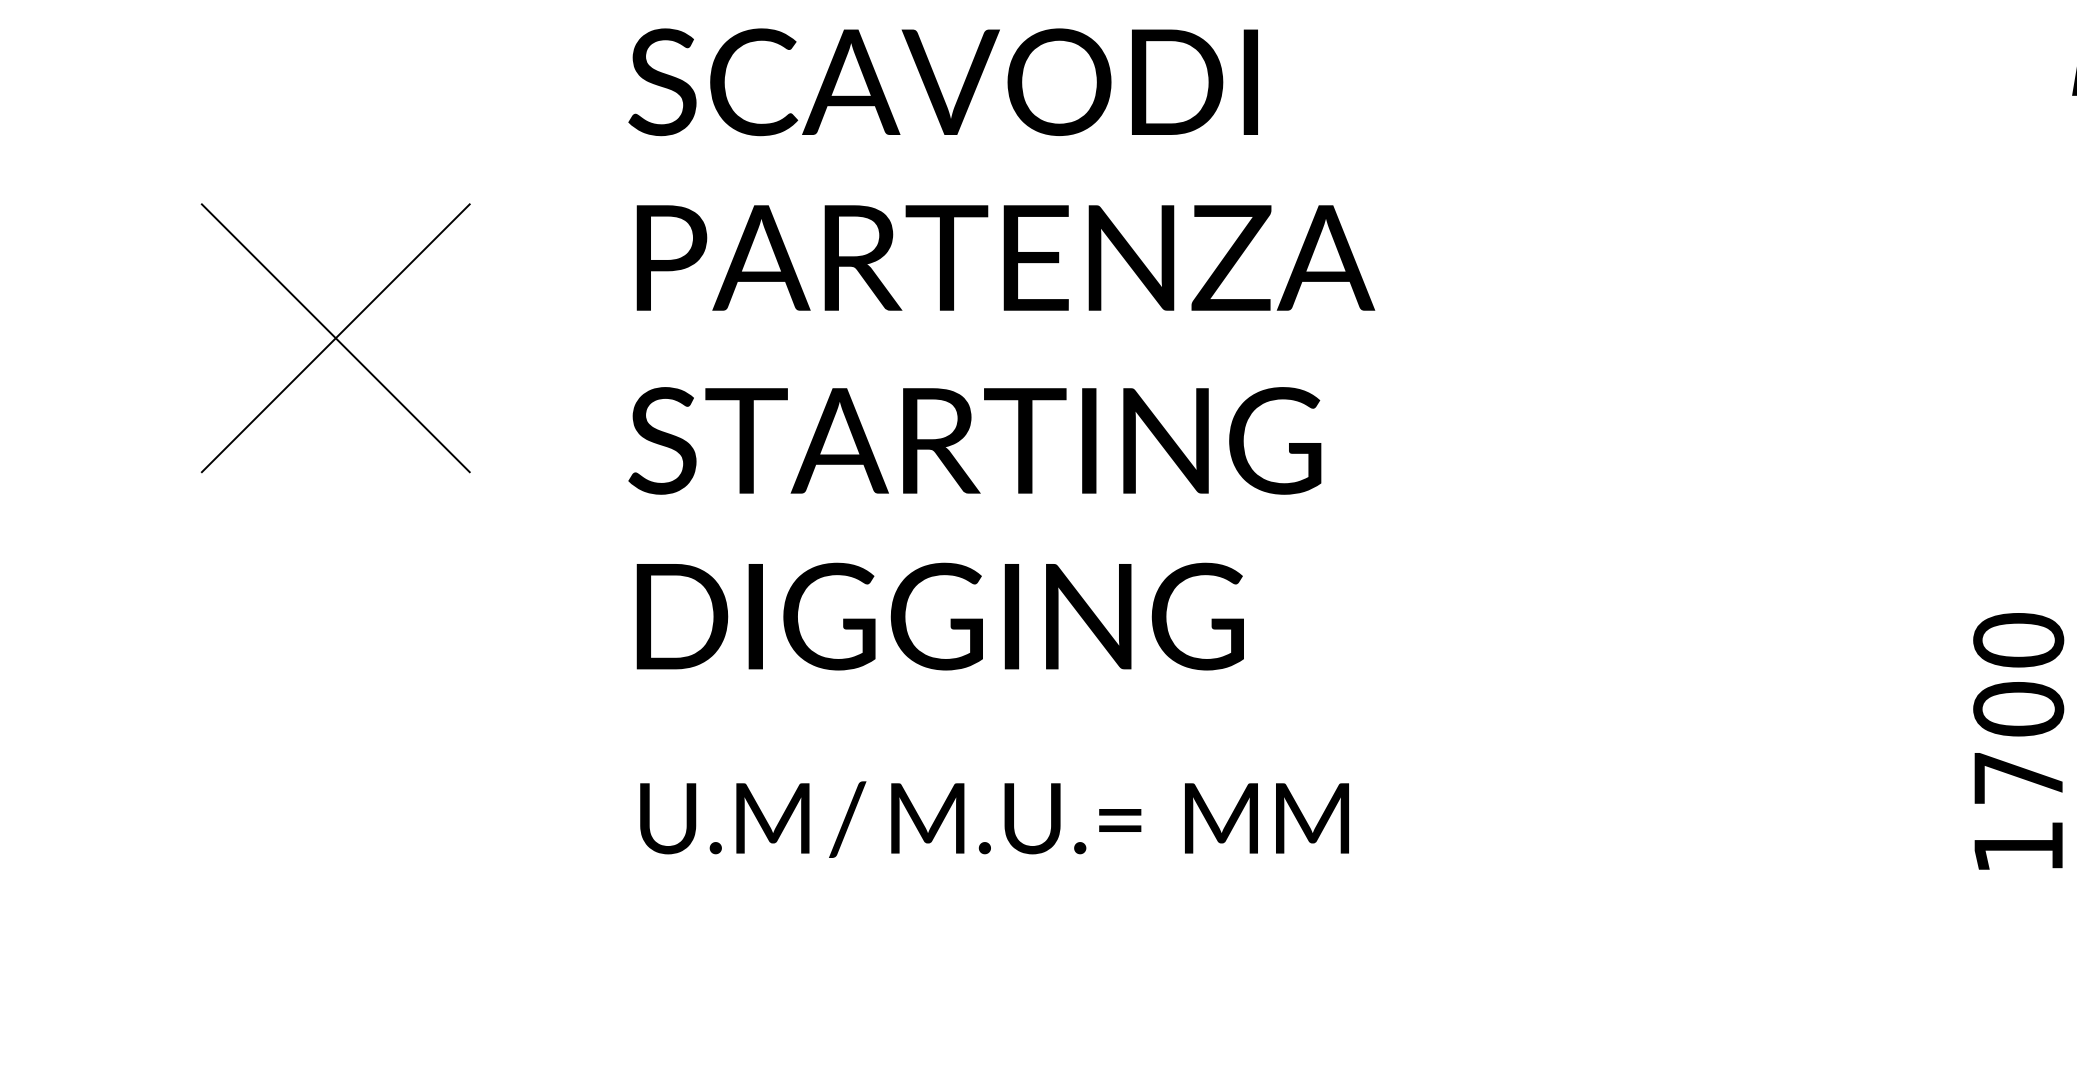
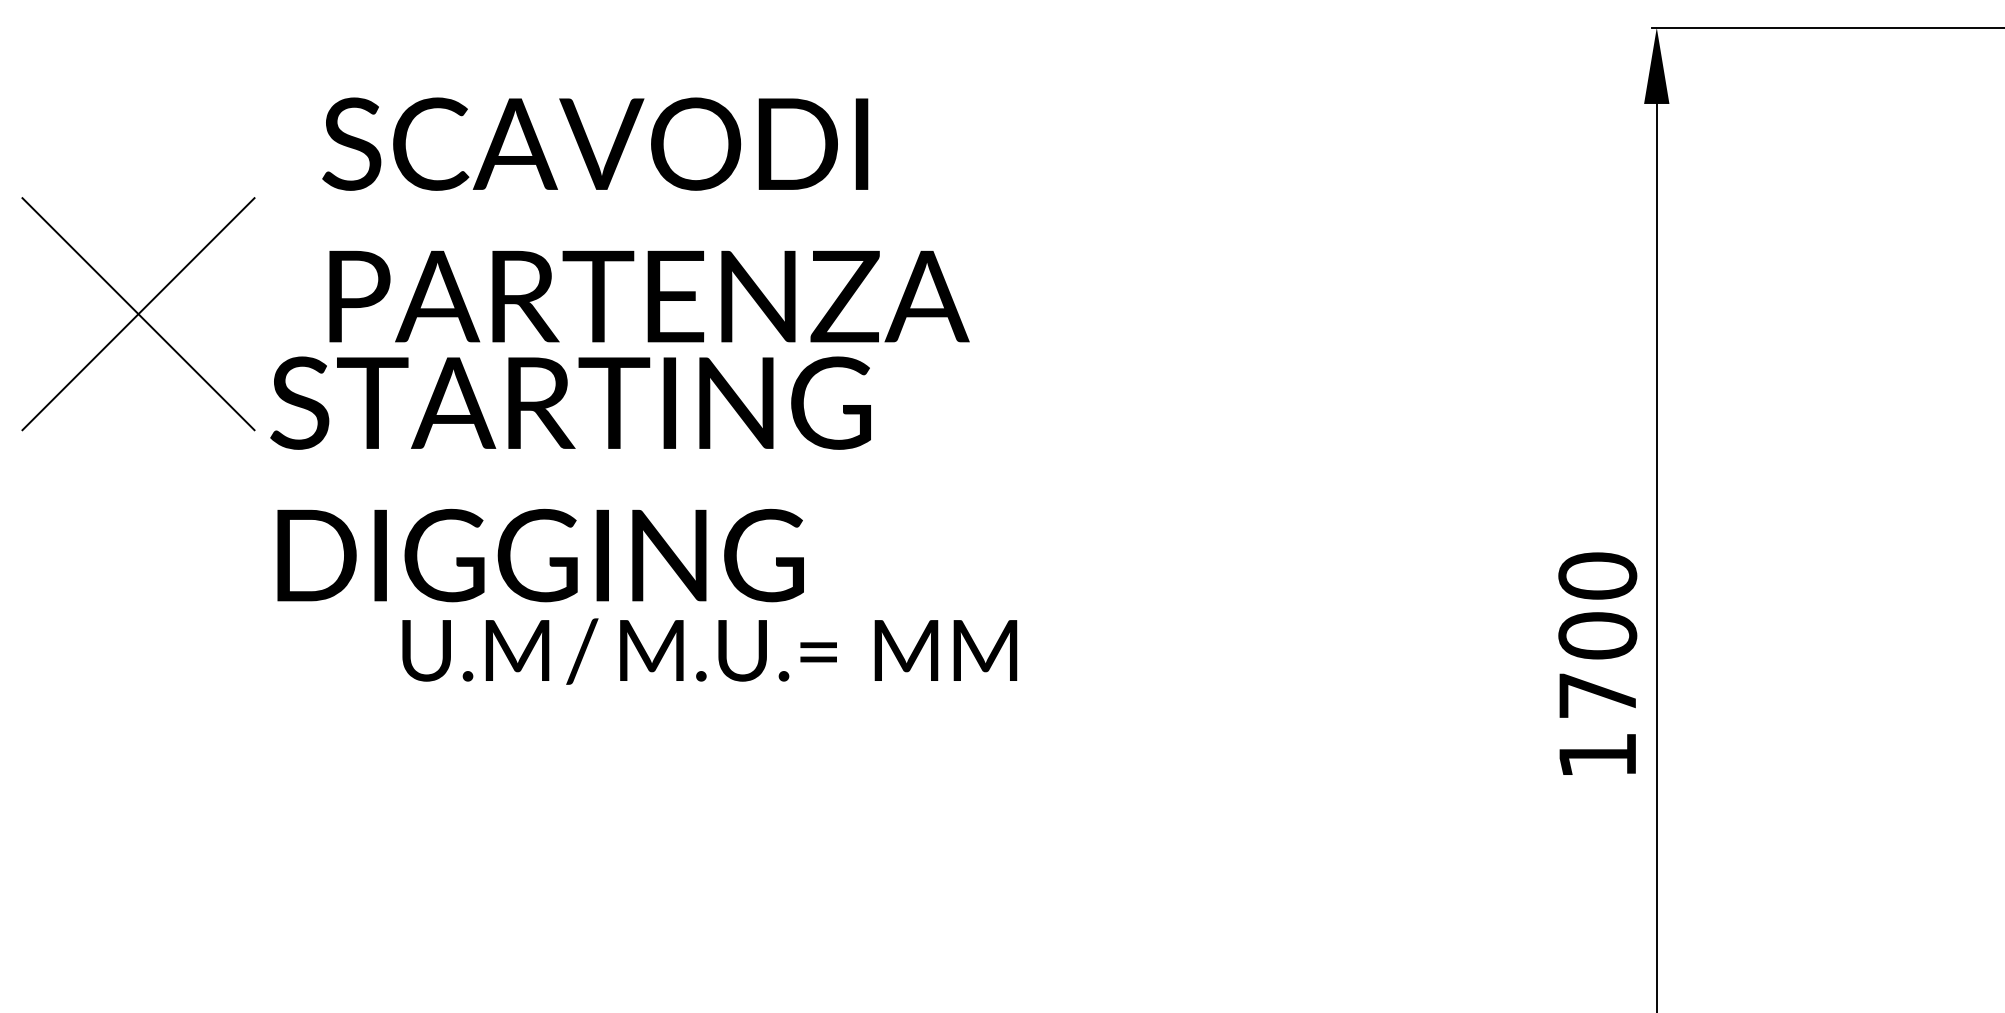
text: (1001, 169) -> (645, 219), moved
text: (974, 528) -> (570, 479), moved
text: (994, 819) -> (709, 651), moved

